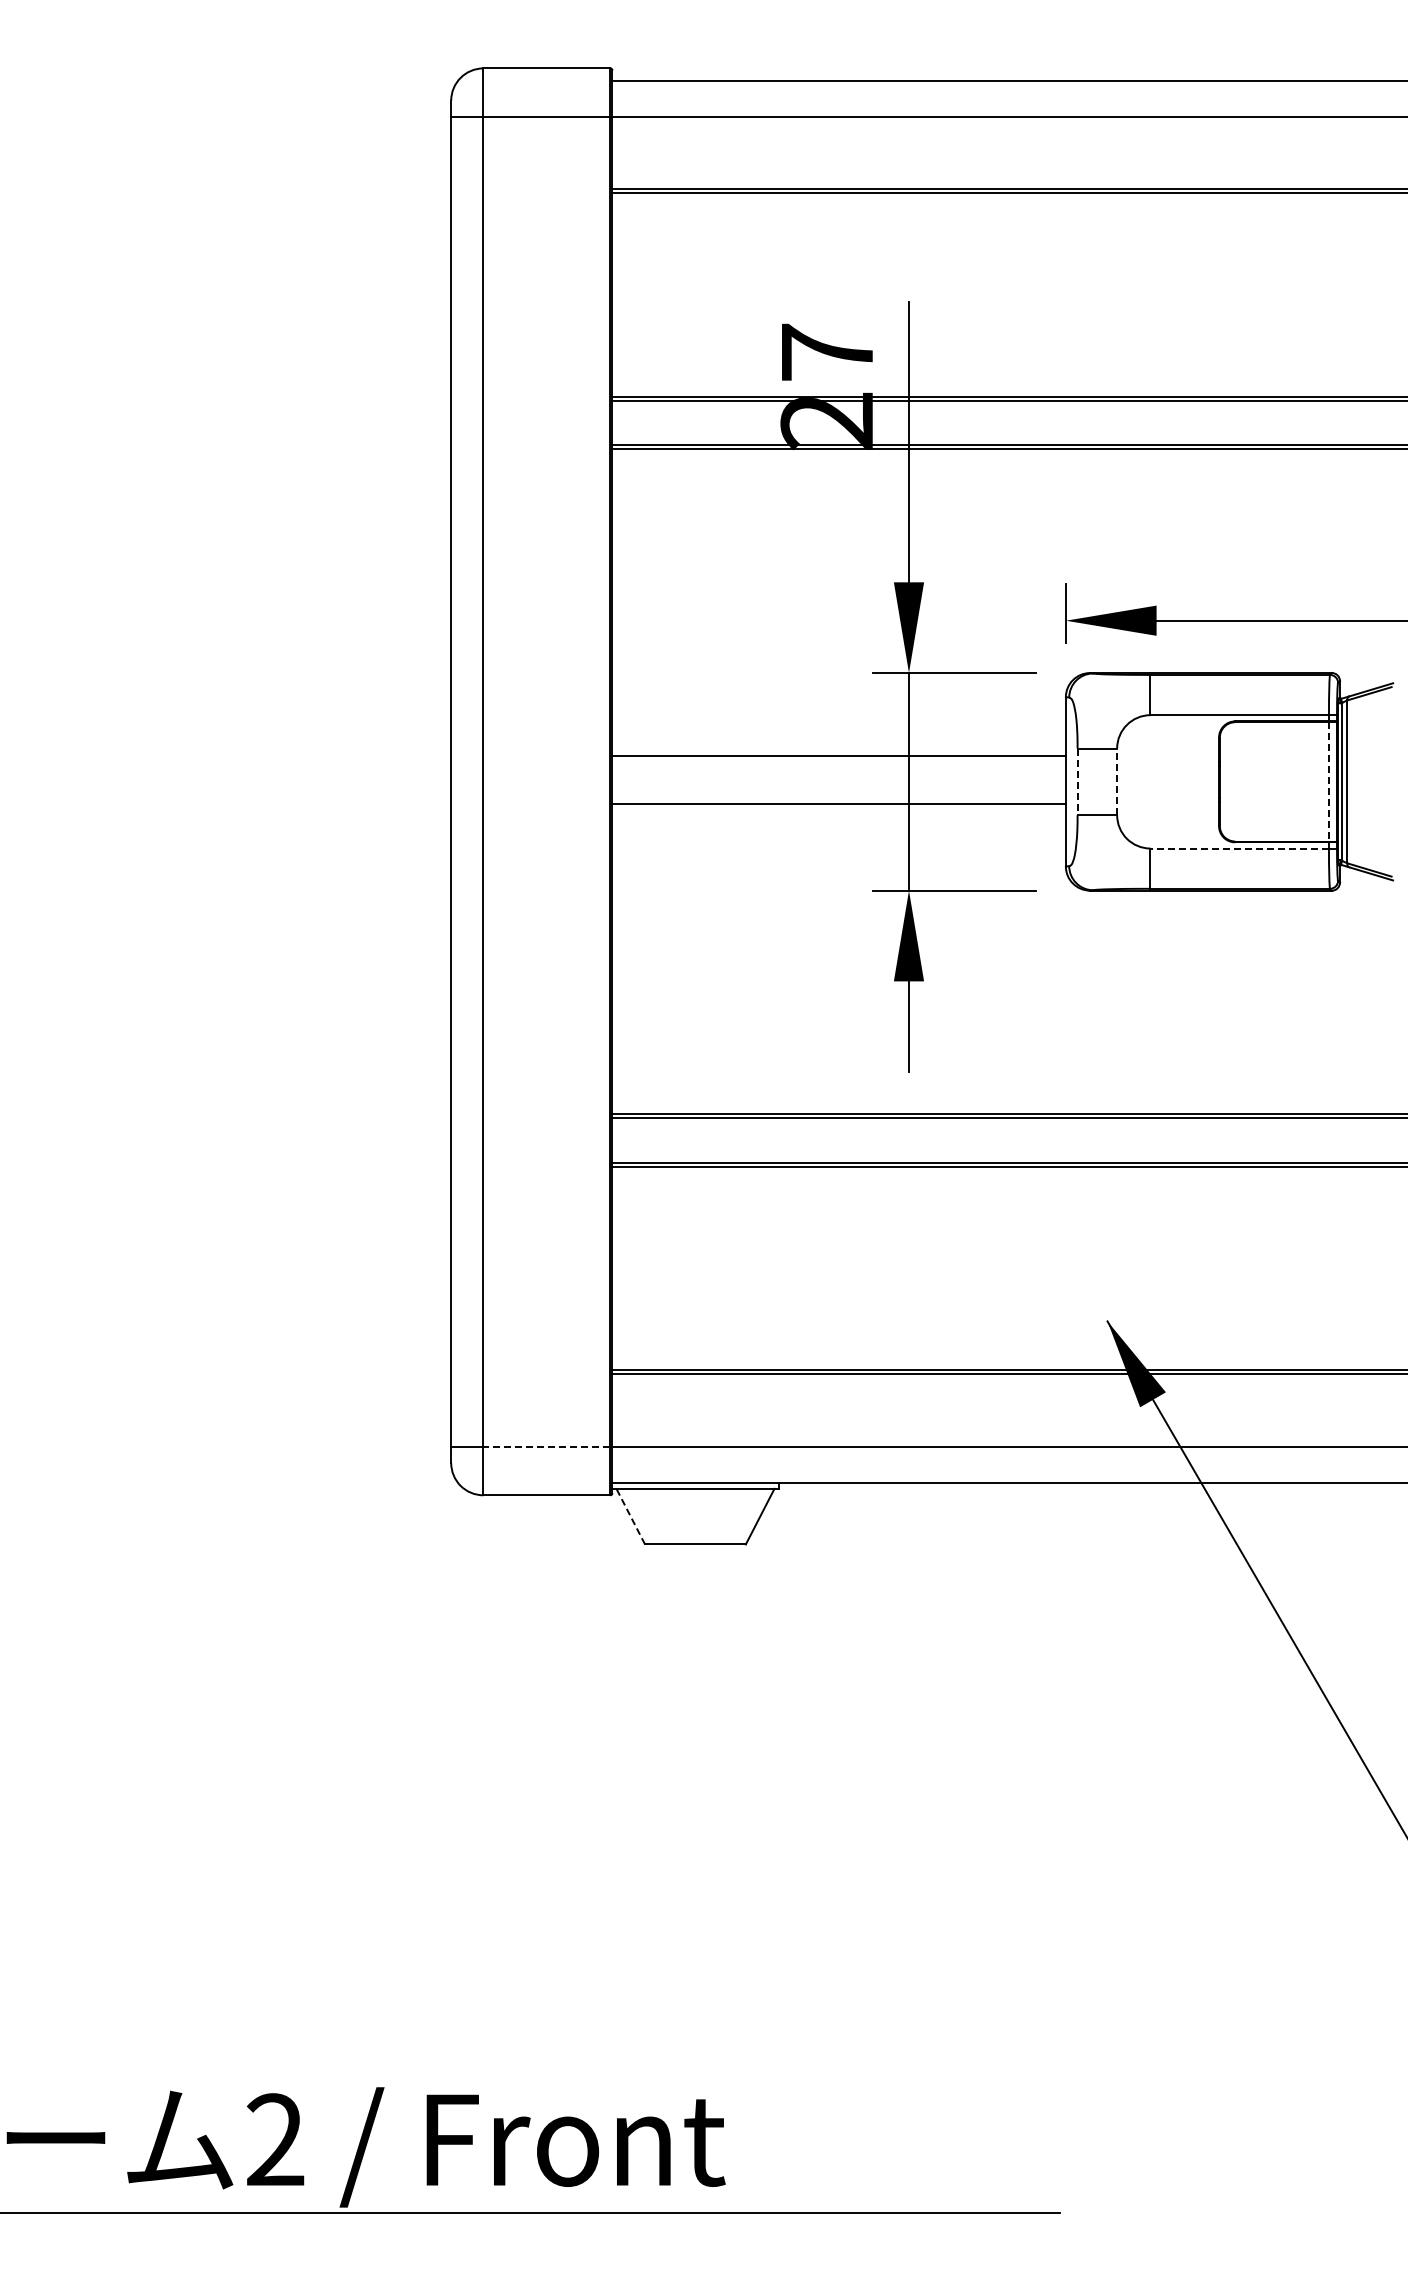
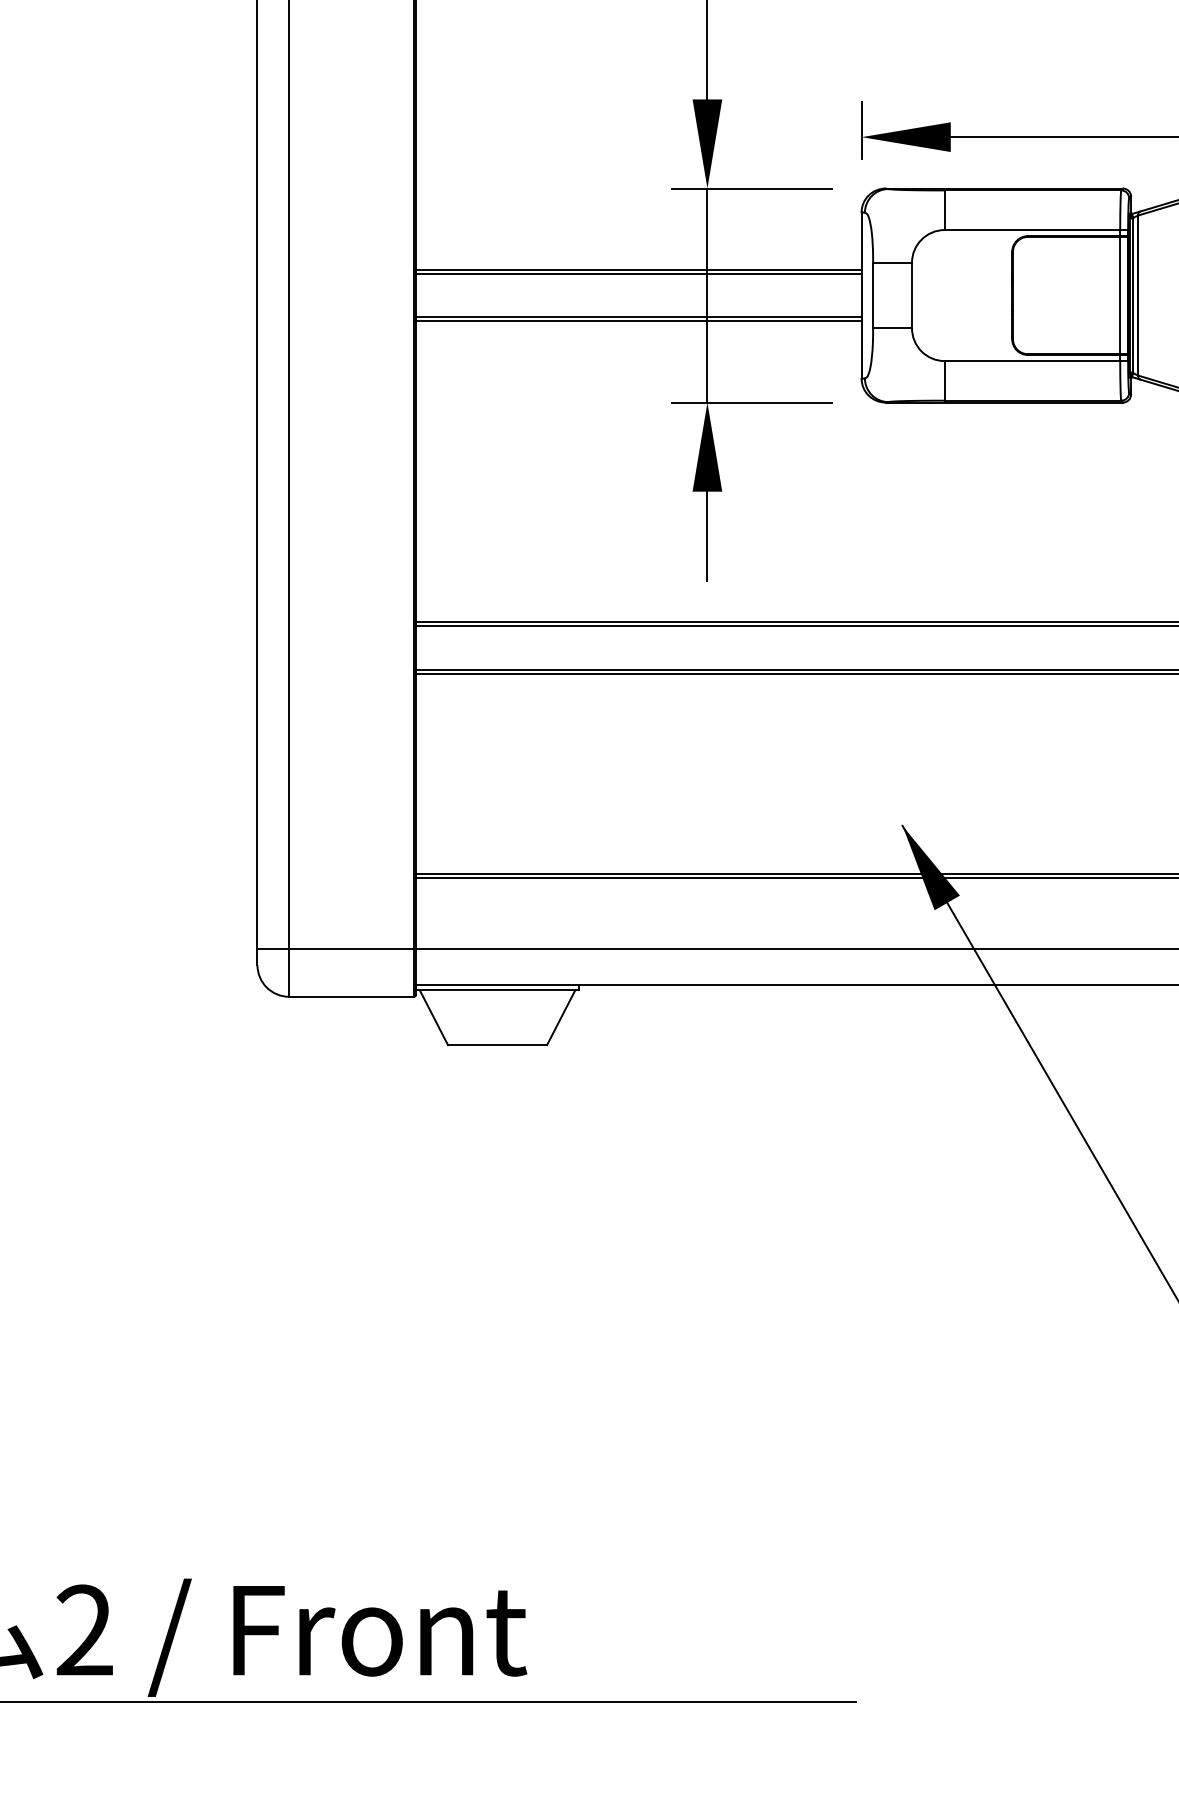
line: (838, 759) -> (638, 273), added
line: (1117, 781) -> (912, 295), dashed -> solid
line: (1328, 781) -> (1119, 295), dashed -> solid
line: (1077, 782) -> (873, 296), dashed -> solid
line: (838, 808) -> (638, 321), added
line: (1239, 848) -> (1032, 361), dashed -> solid
line: (546, 1446) -> (351, 948), dashed -> solid
line: (630, 1516) -> (433, 1017), dashed -> solid

